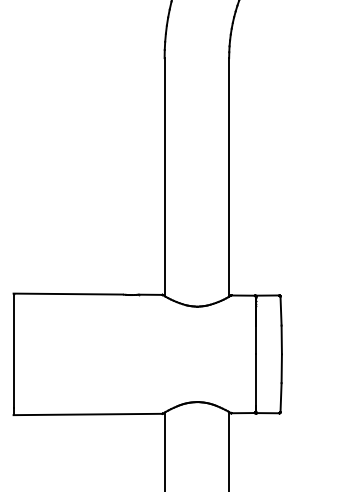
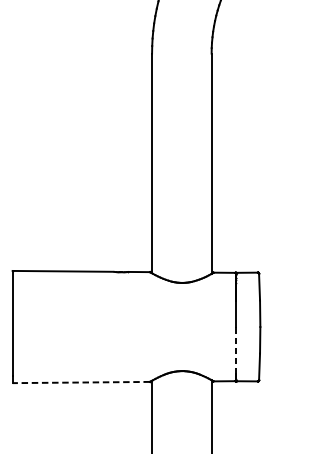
line: (255, 379) -> (235, 350), solid -> dashed
line: (87, 414) -> (80, 382), solid -> dashed

